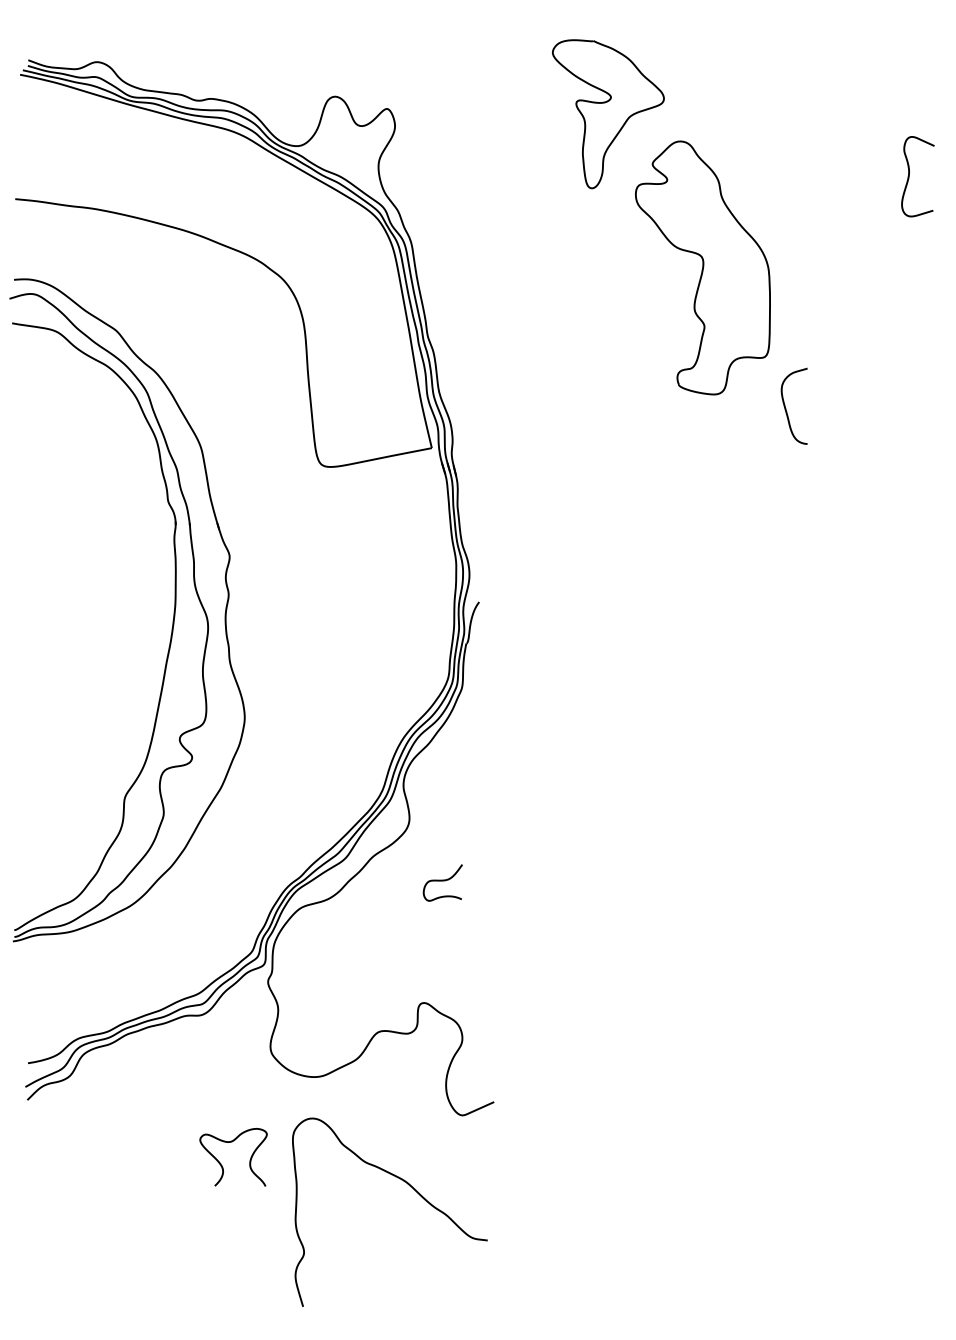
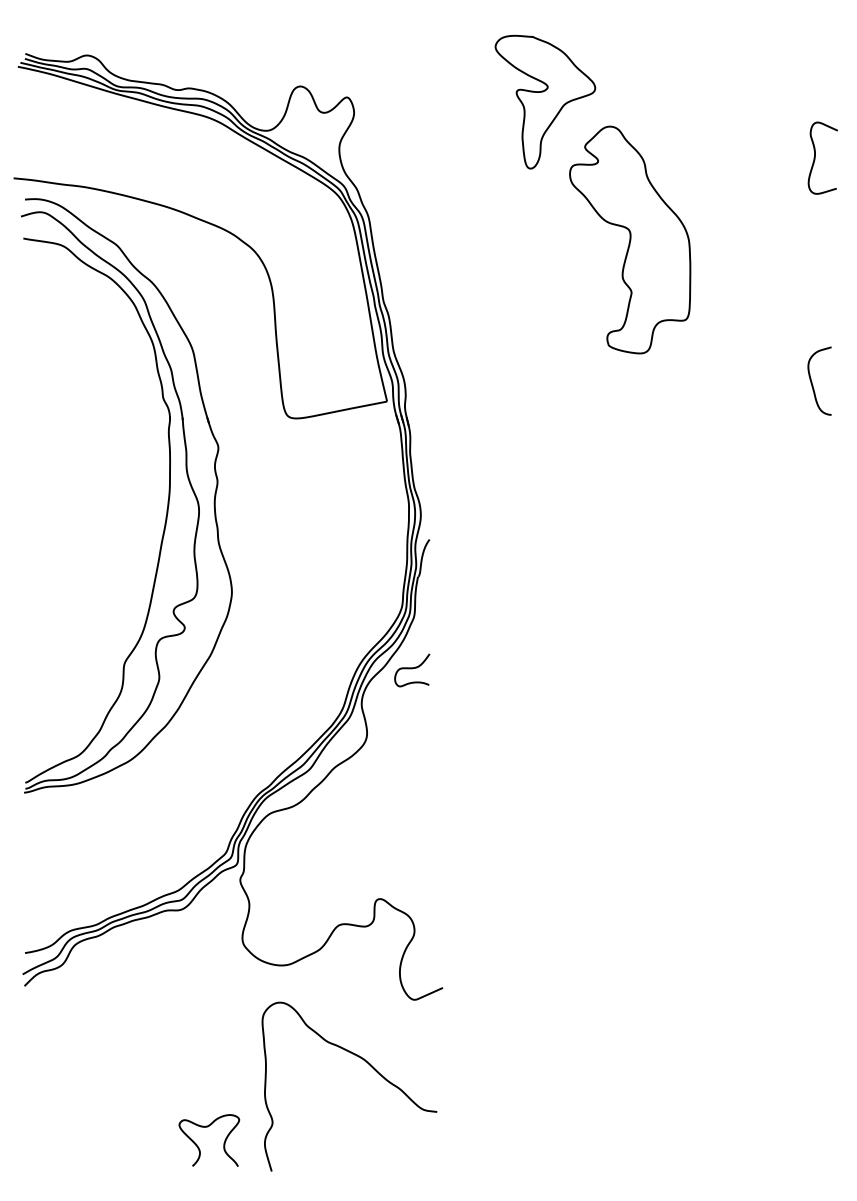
curve: (786, 408) -> (812, 383), moved
part: (173, 611) -> (168, 496), moved
curve: (442, 881) -> (411, 669), moved
curve: (221, 1163) -> (198, 1146), moved

